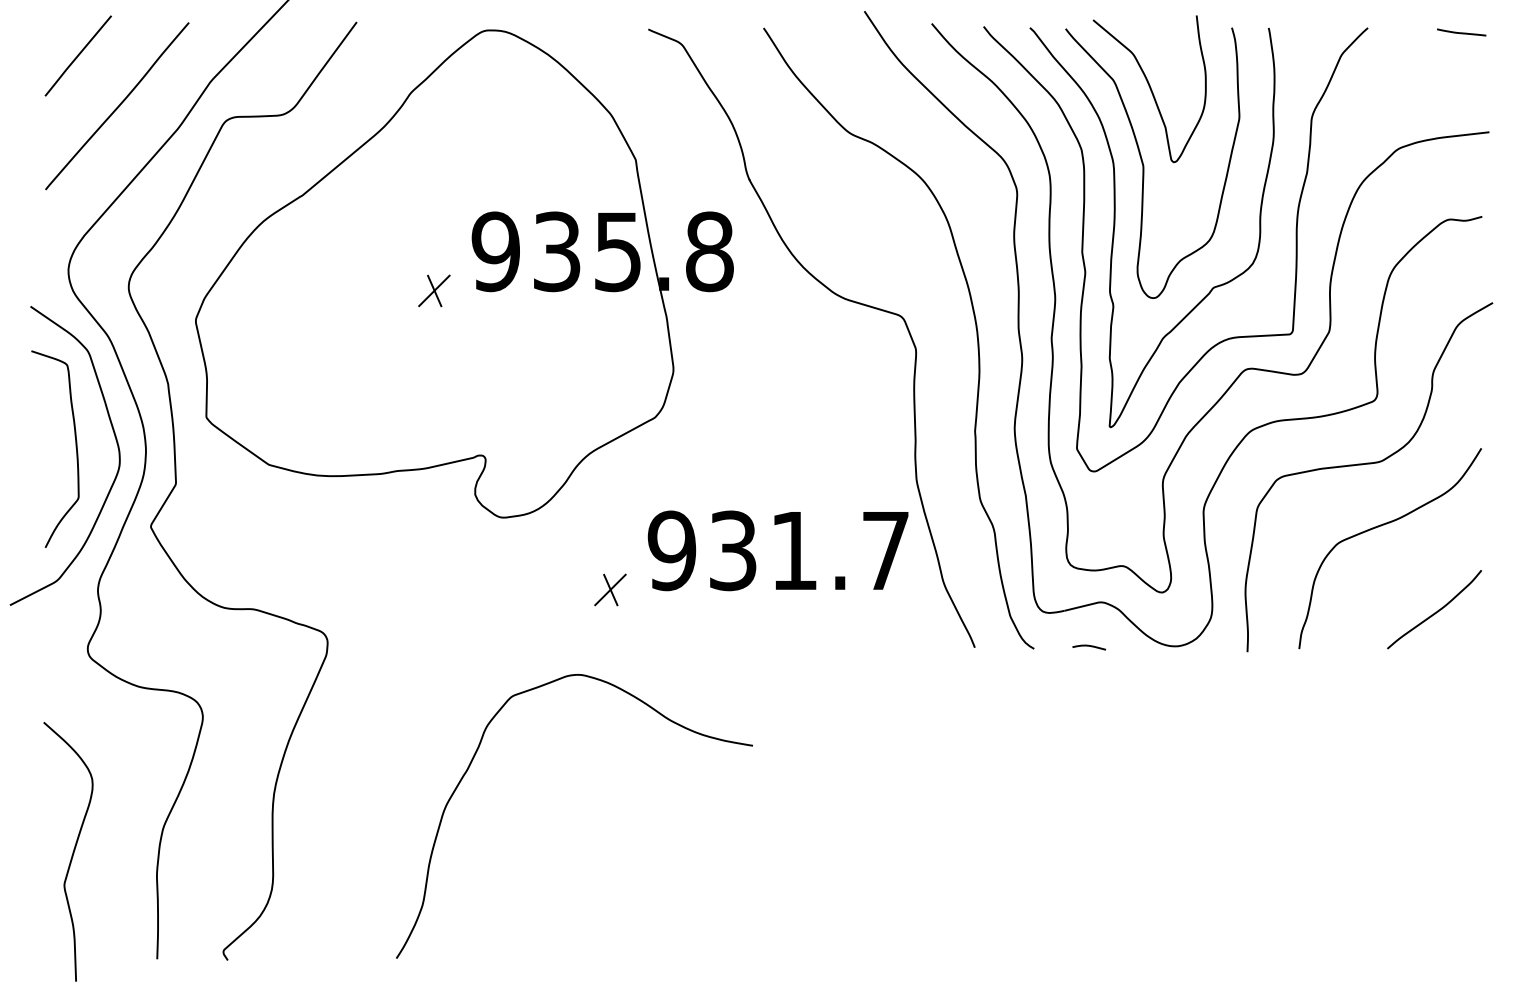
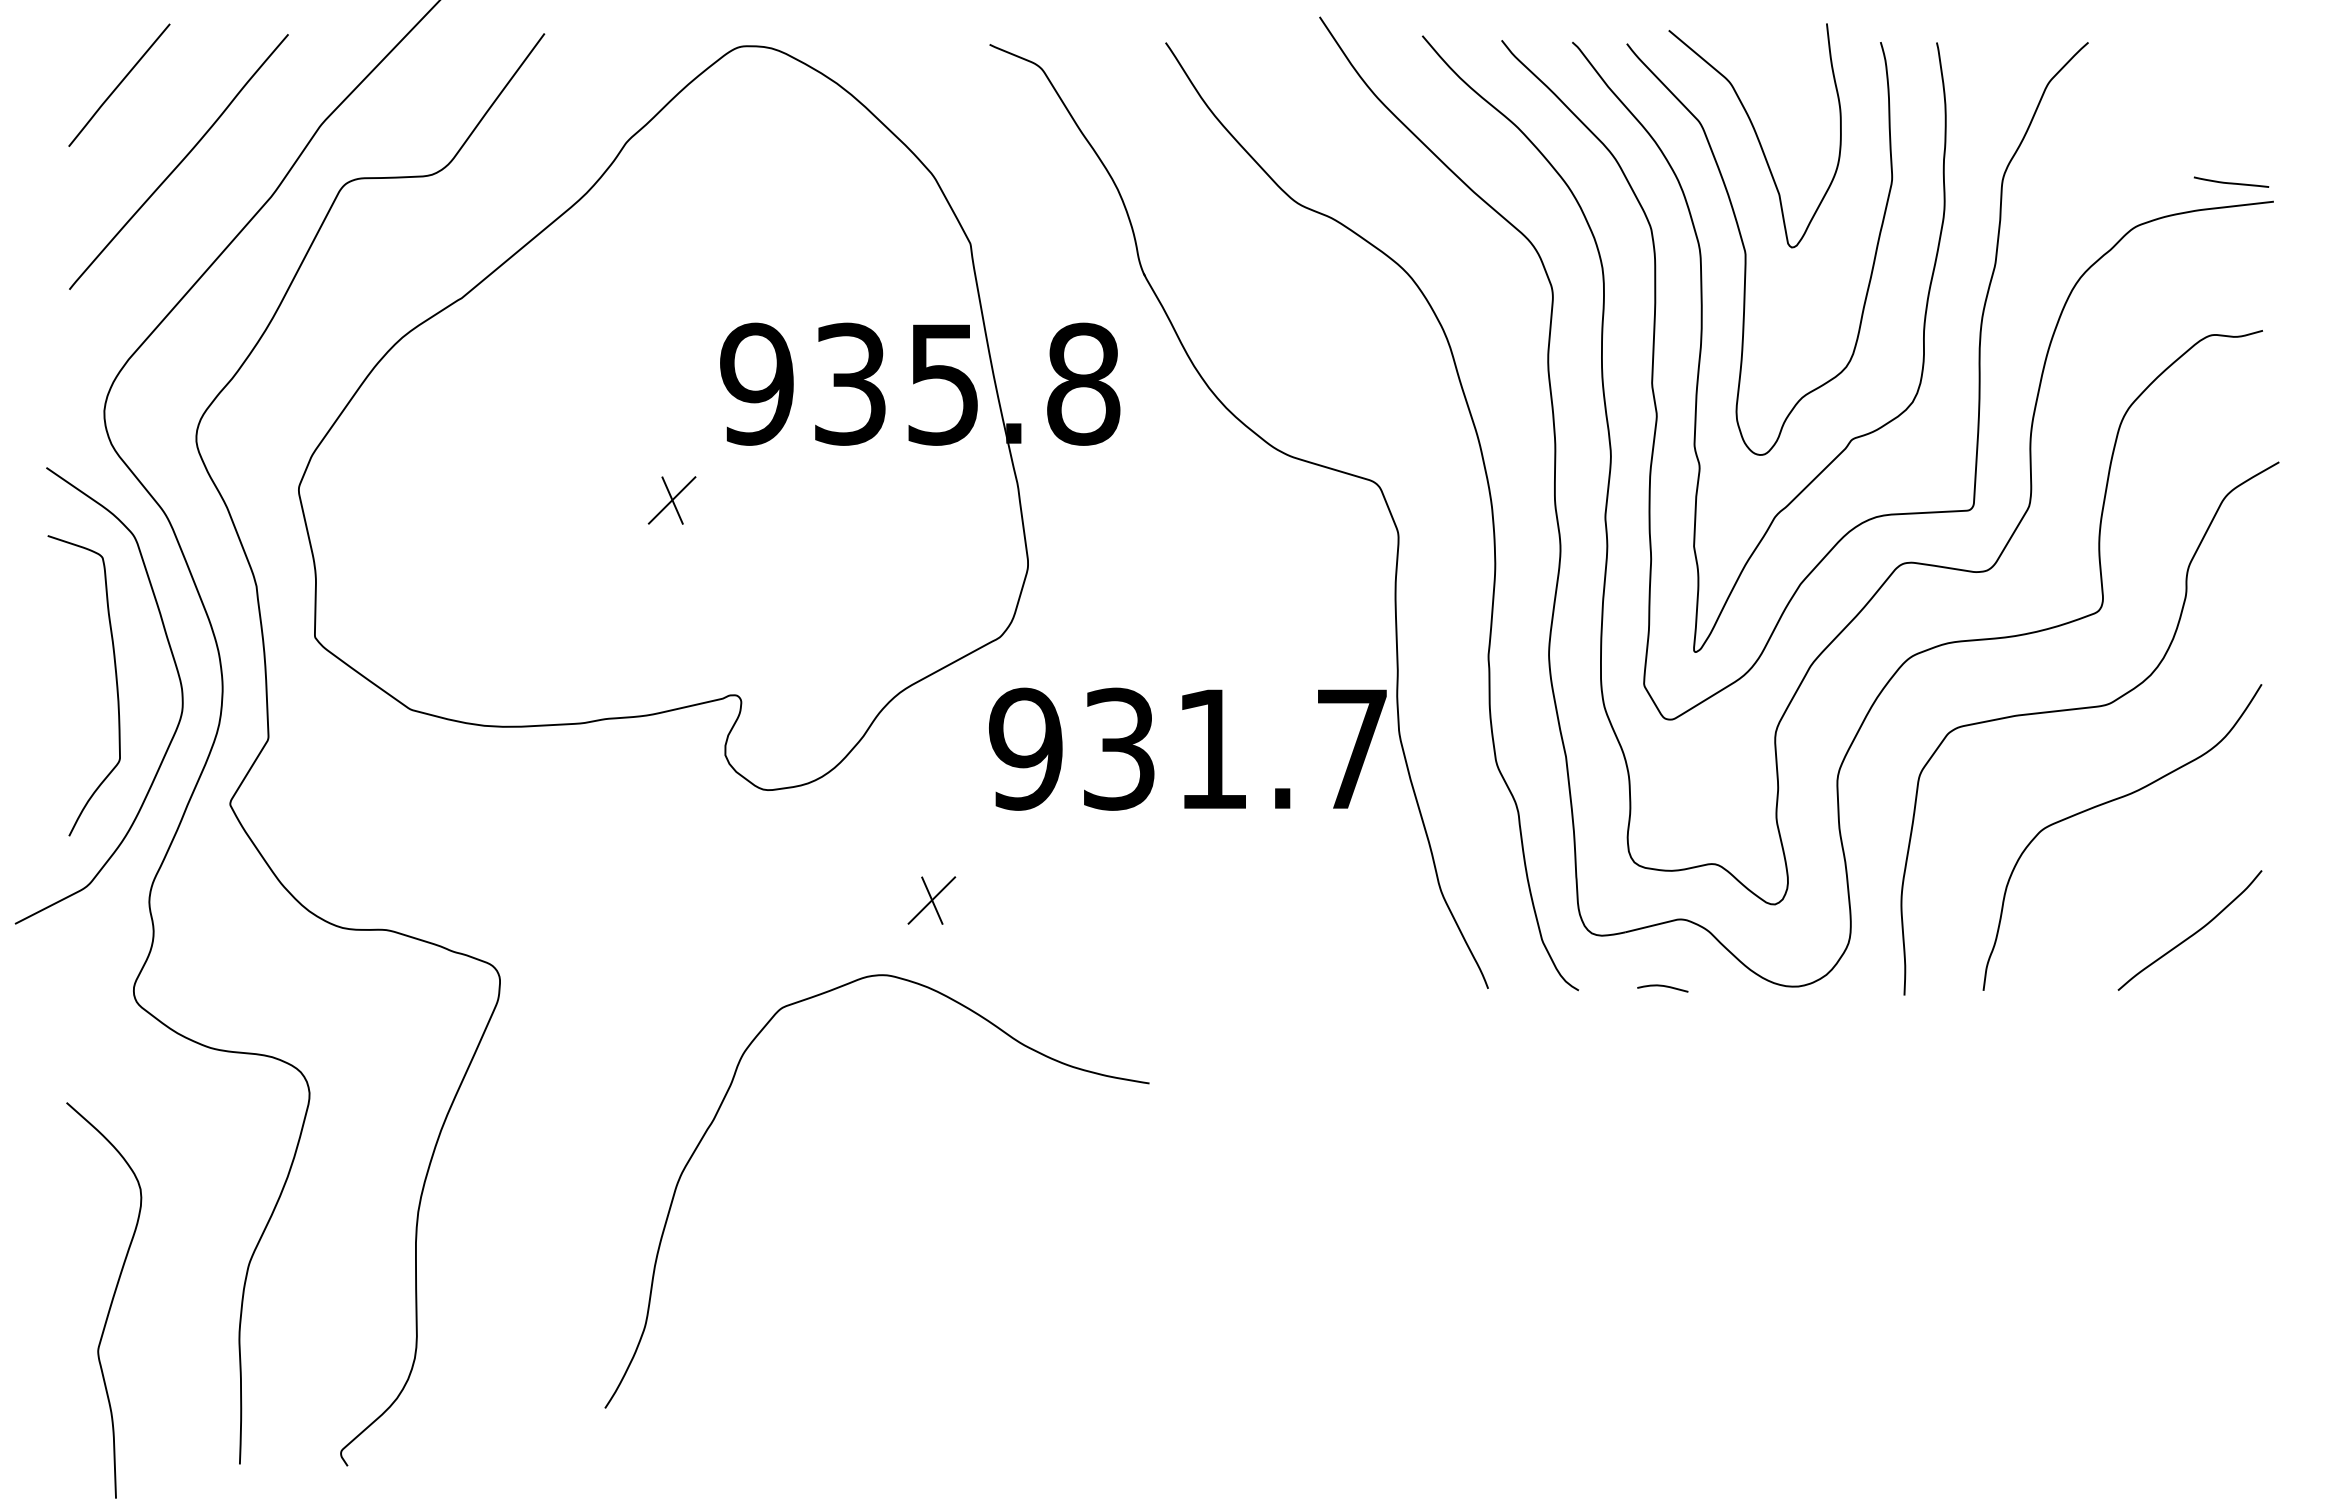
line: (1461, 32) -> (2231, 182), moved
part: (434, 290) -> (672, 499), moved
text: (777, 550) -> (1186, 748), moved
curve: (471, 764) -> (719, 1112), moved

